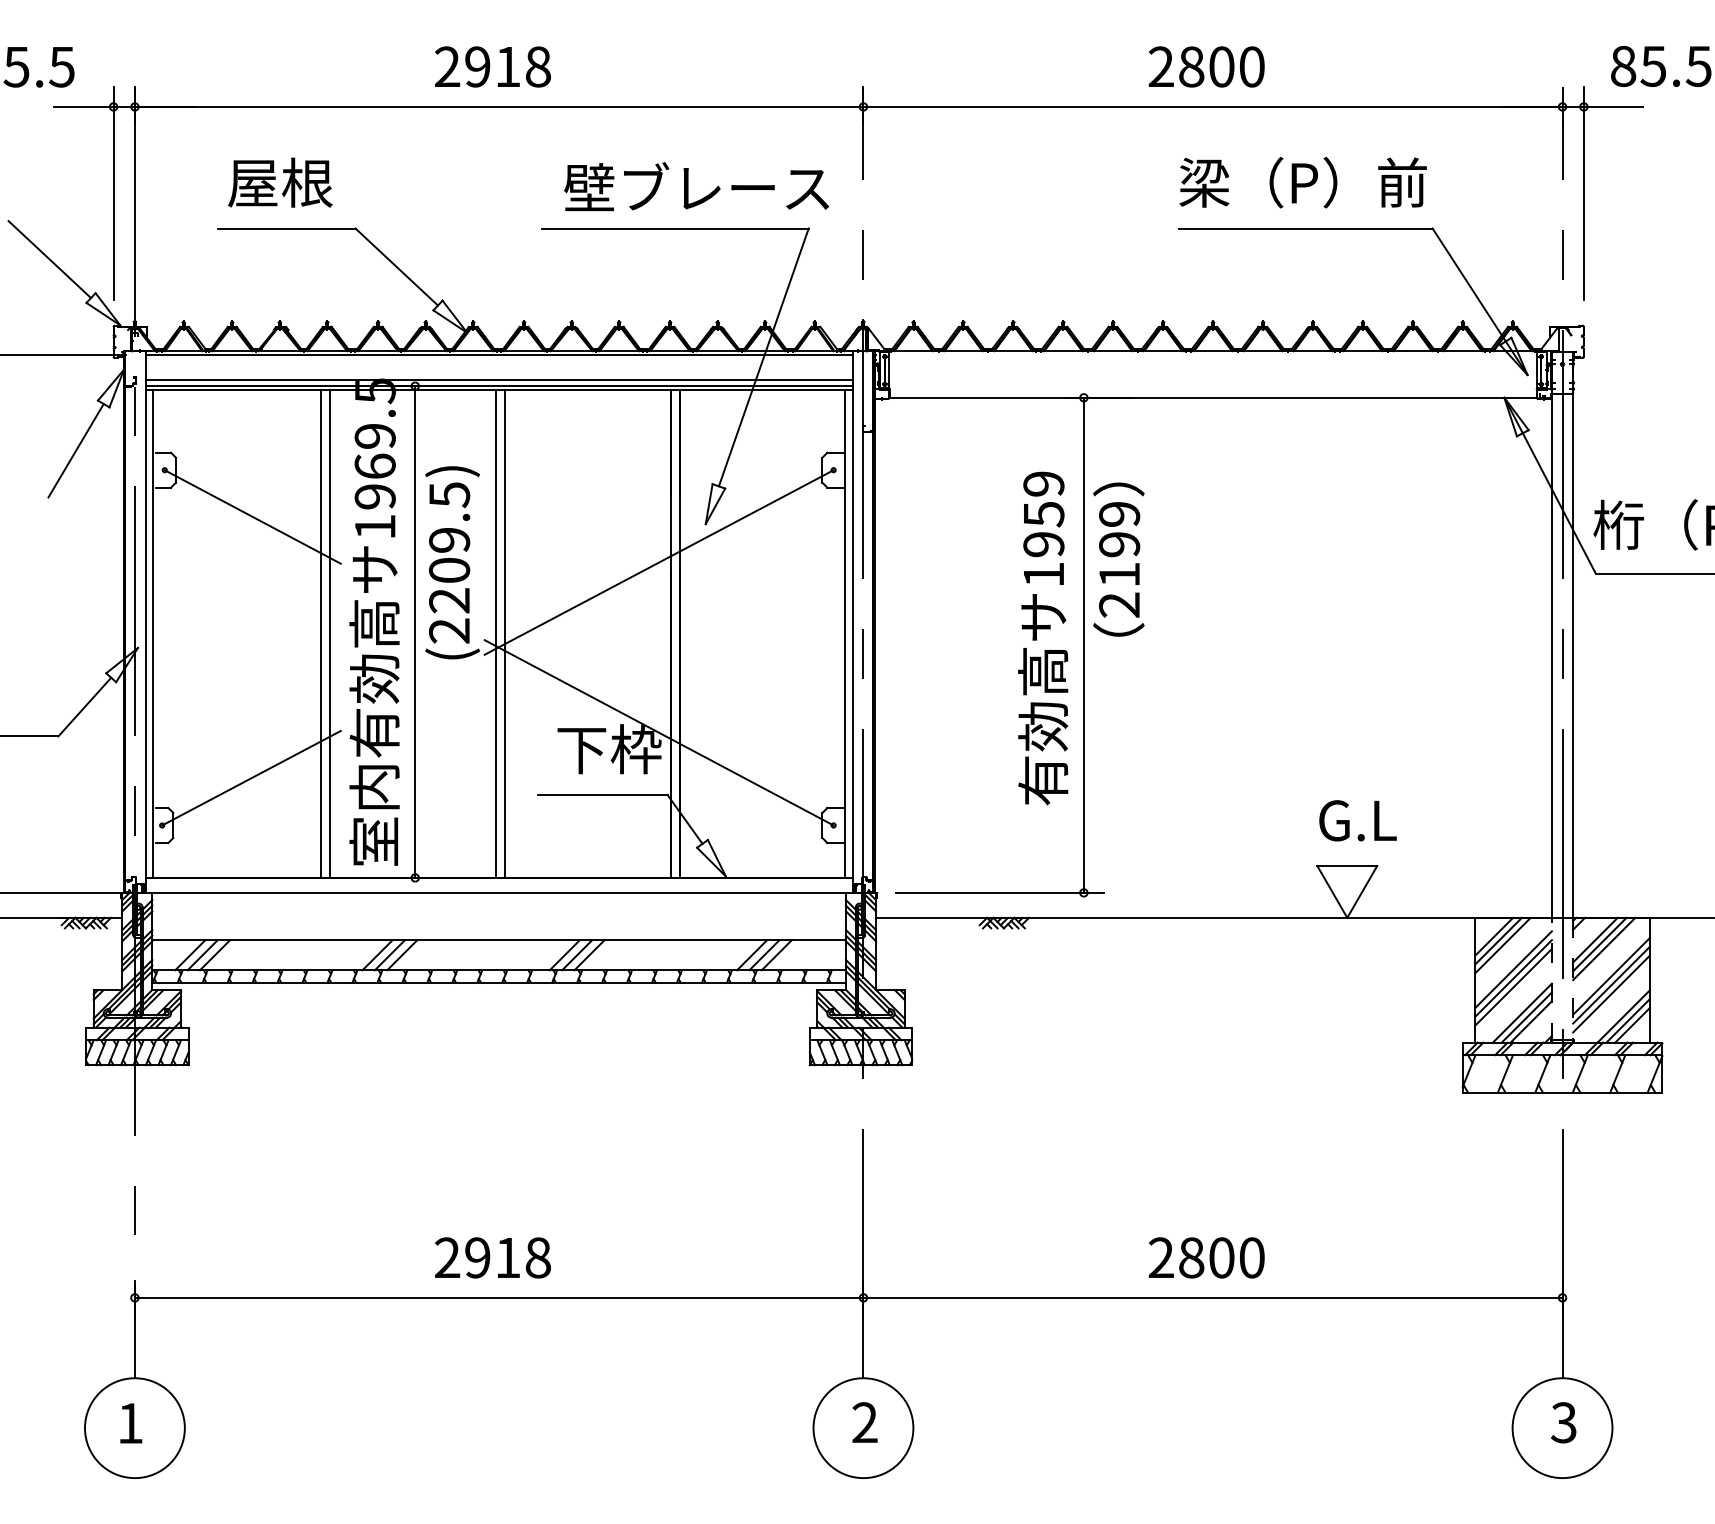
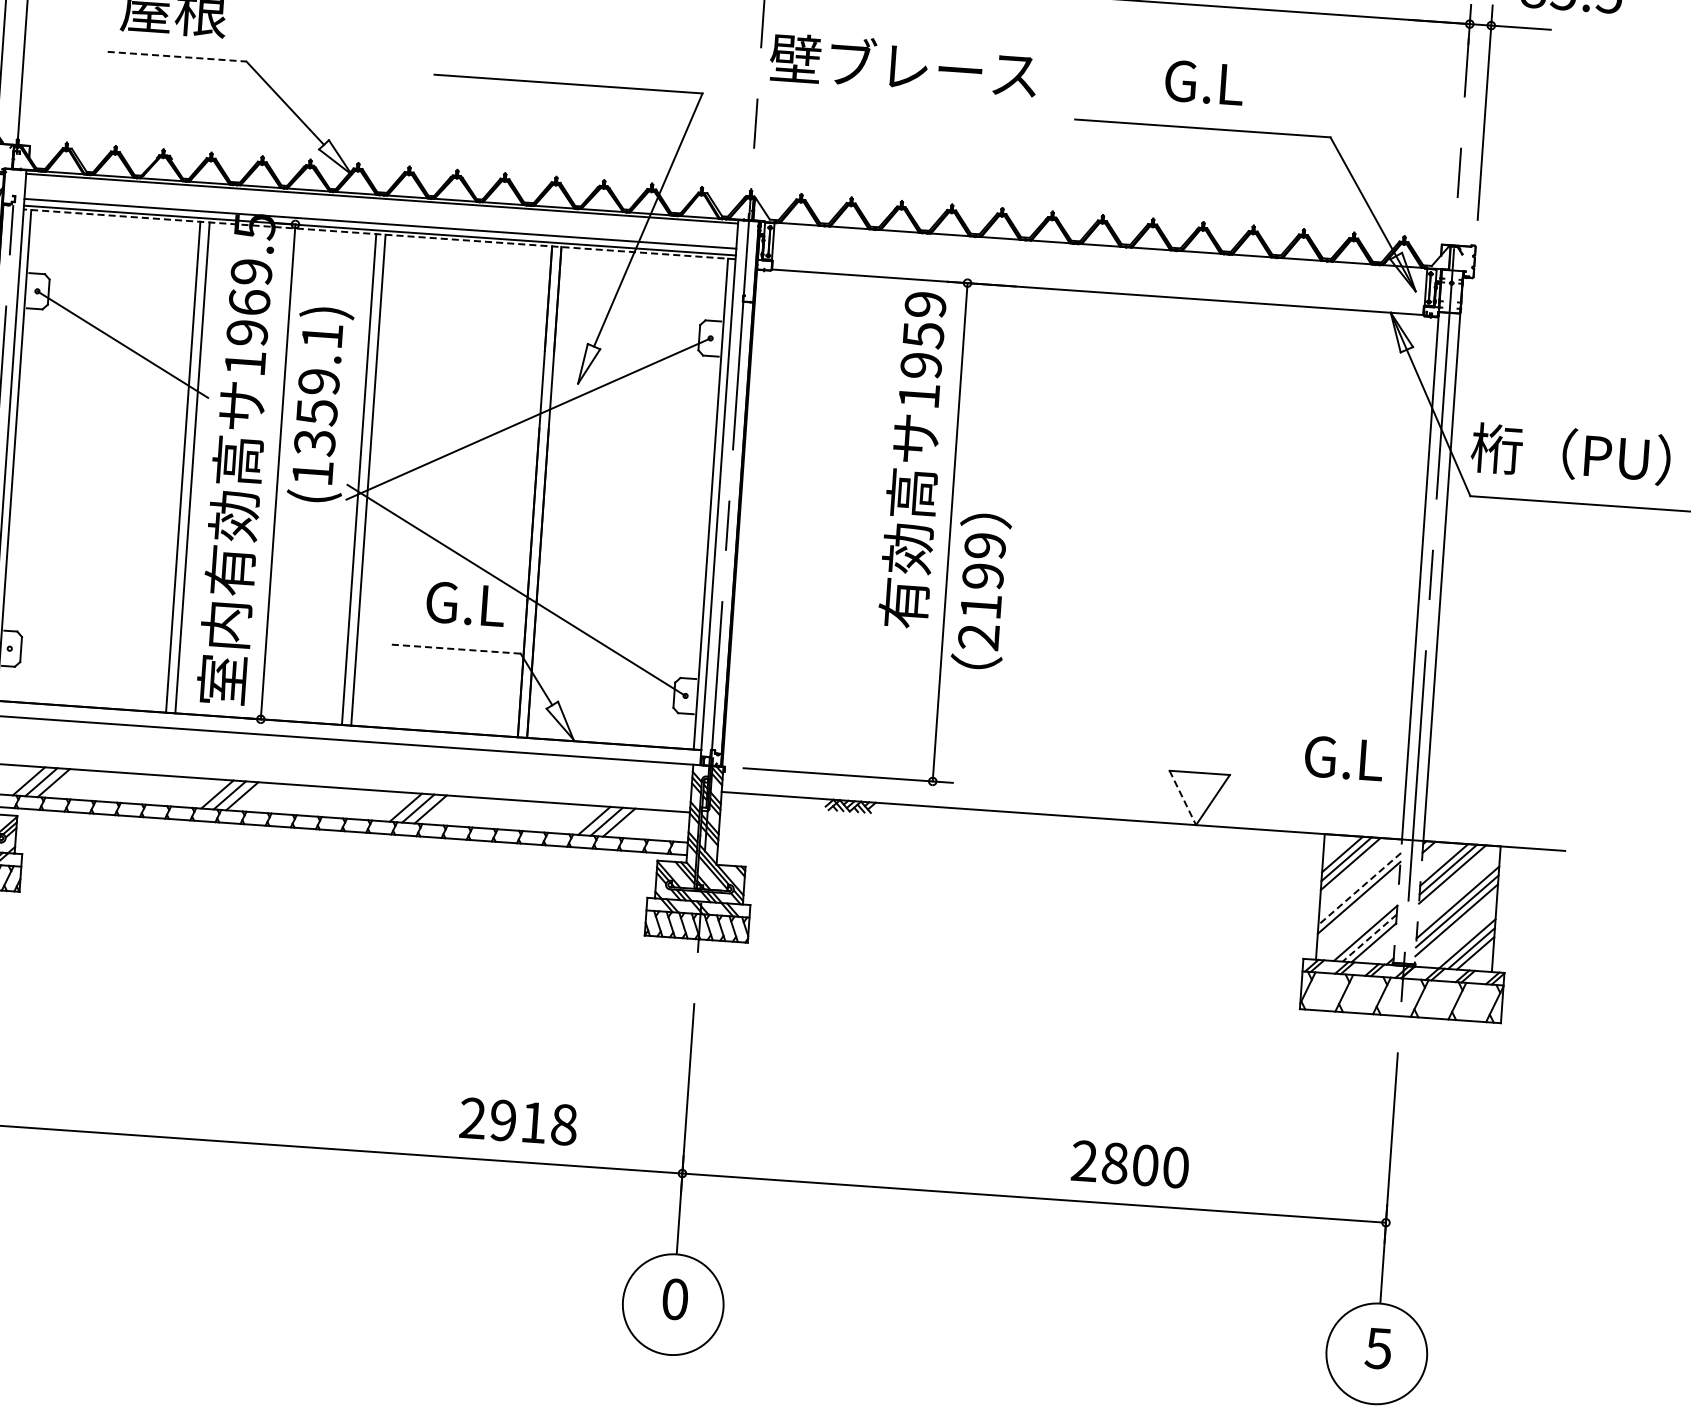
text: (1302, 182) -> (1202, 81), 梁（P）前 -> G.L
text: (696, 186) -> (903, 64), moved
line: (286, 228) -> (176, 56), solid -> dashed
line: (499, 390) -> (379, 234), solid -> dashed
text: (1118, 559) -> (981, 591), moved
text: (449, 562) -> (317, 404), (2209.5) -> (1359.1)
text: (1043, 638) -> (914, 460), moved
text: (609, 749) -> (465, 603), 下枠 -> G.L
line: (251, 777) -> (103, 606), removed
line: (602, 795) -> (455, 649), solid -> dashed
text: (1357, 820) -> (1343, 758), moved
line: (1332, 891) -> (1183, 797), solid -> dashed
line: (1513, 970) -> (1359, 889), solid -> dashed
line: (1513, 986) -> (1358, 905), removed
line: (1526, 1017) -> (1369, 938), solid -> dashed
text: (492, 1257) -> (518, 1121), moved
text: (1206, 1257) -> (1130, 1164), moved
text: (864, 1422) -> (674, 1299), 2 -> 0
text: (1563, 1422) -> (1378, 1348), 3 -> 5

